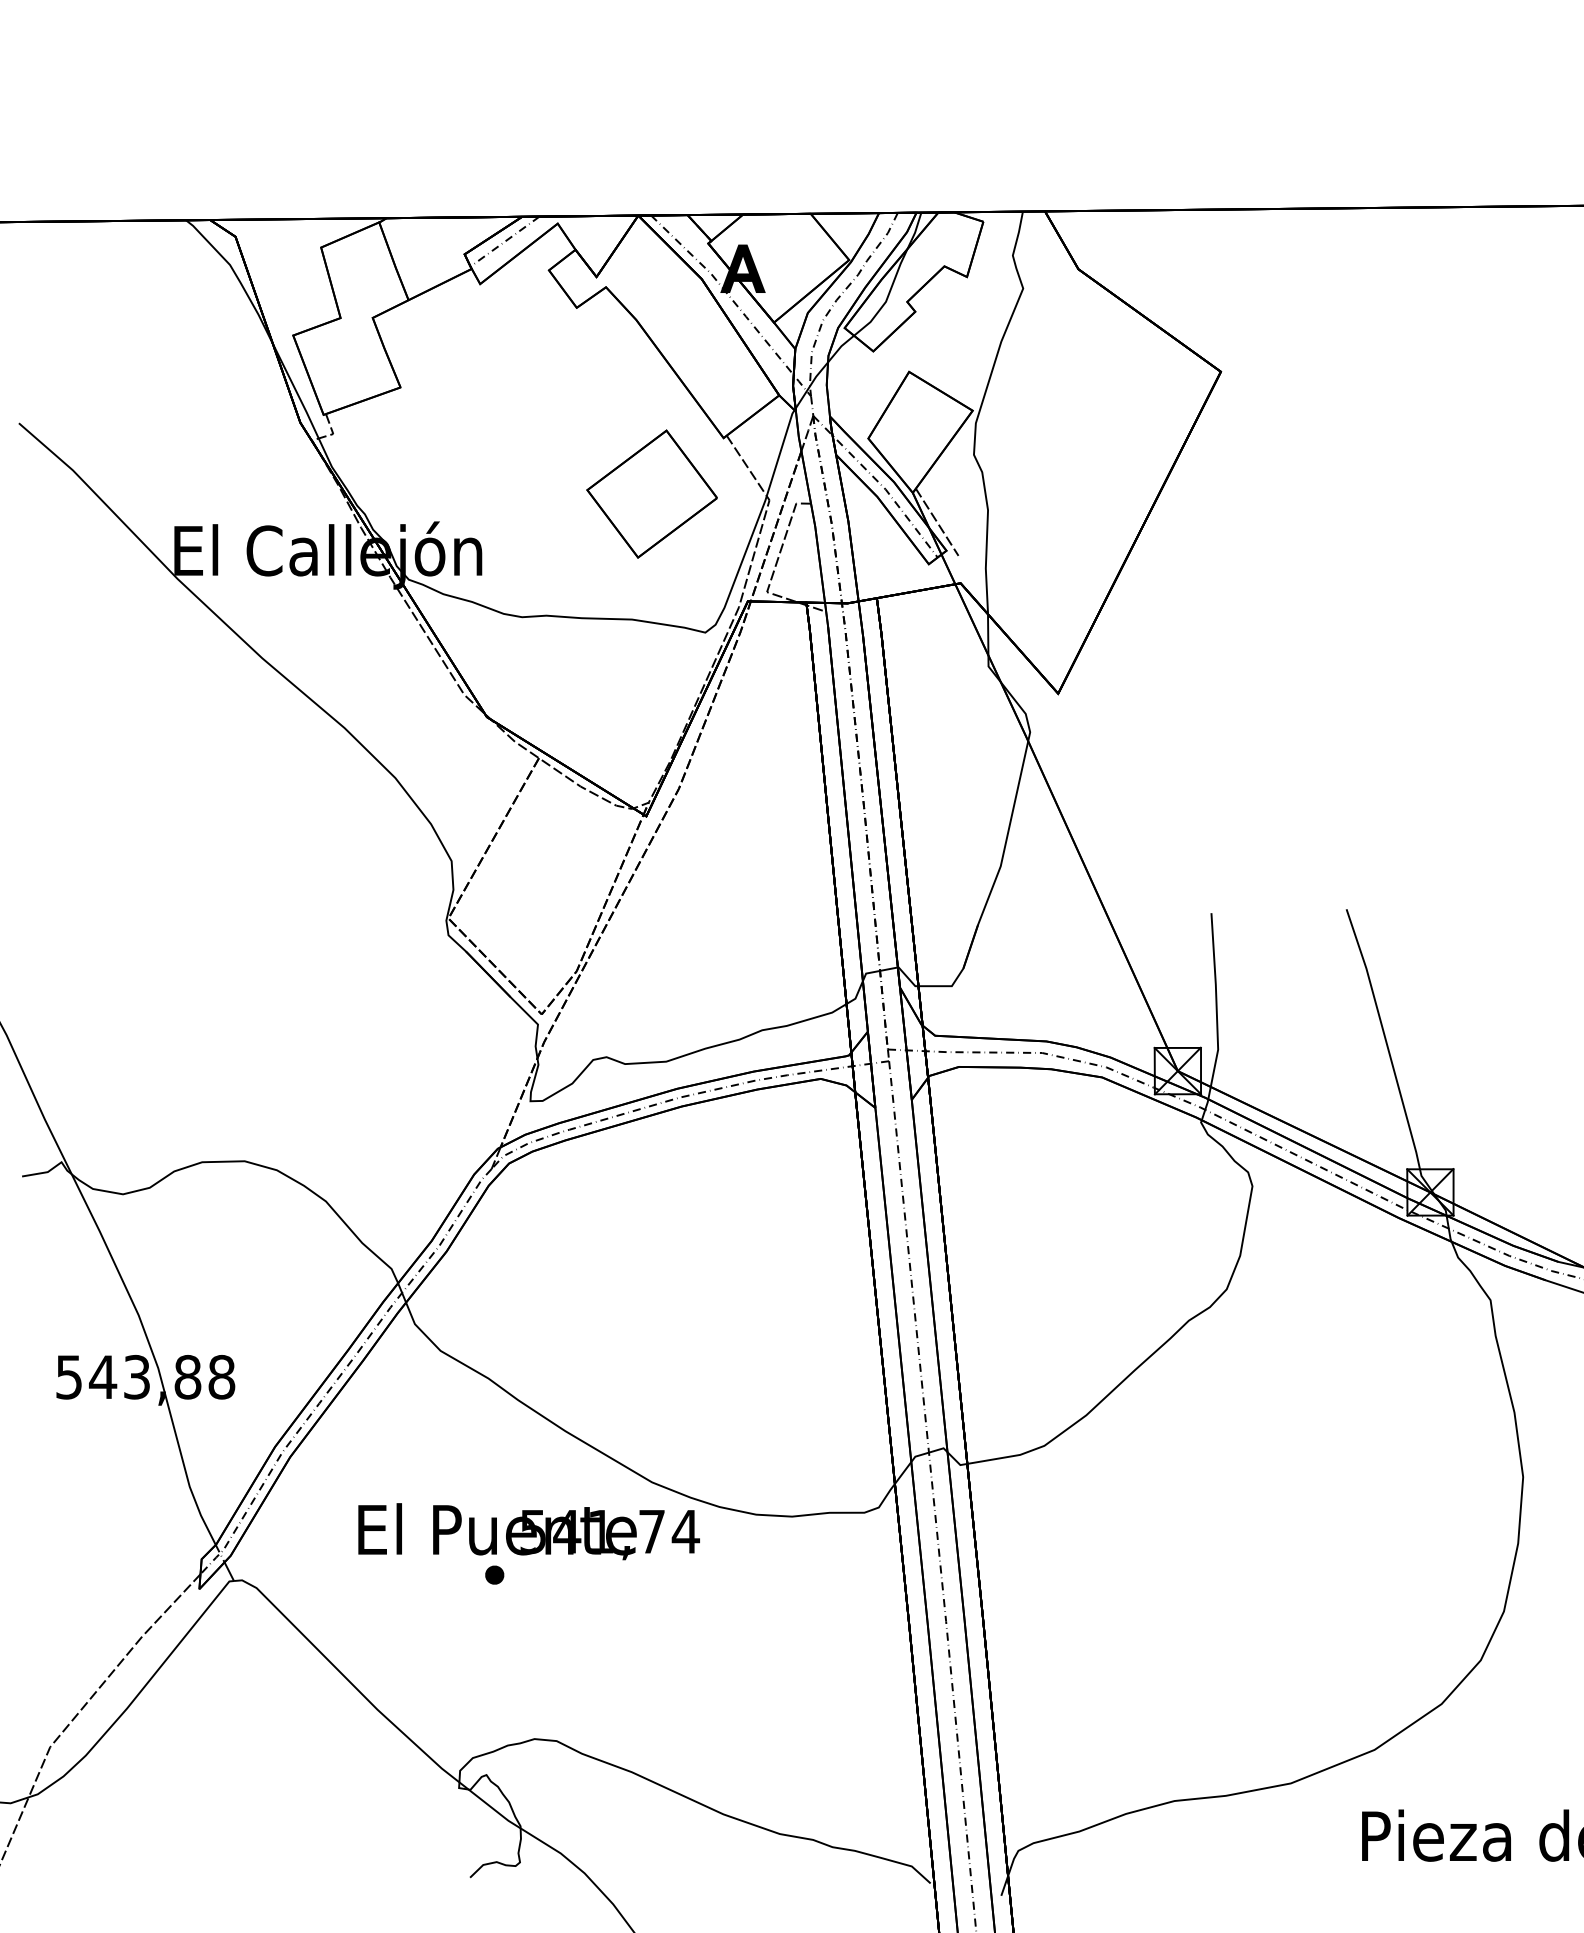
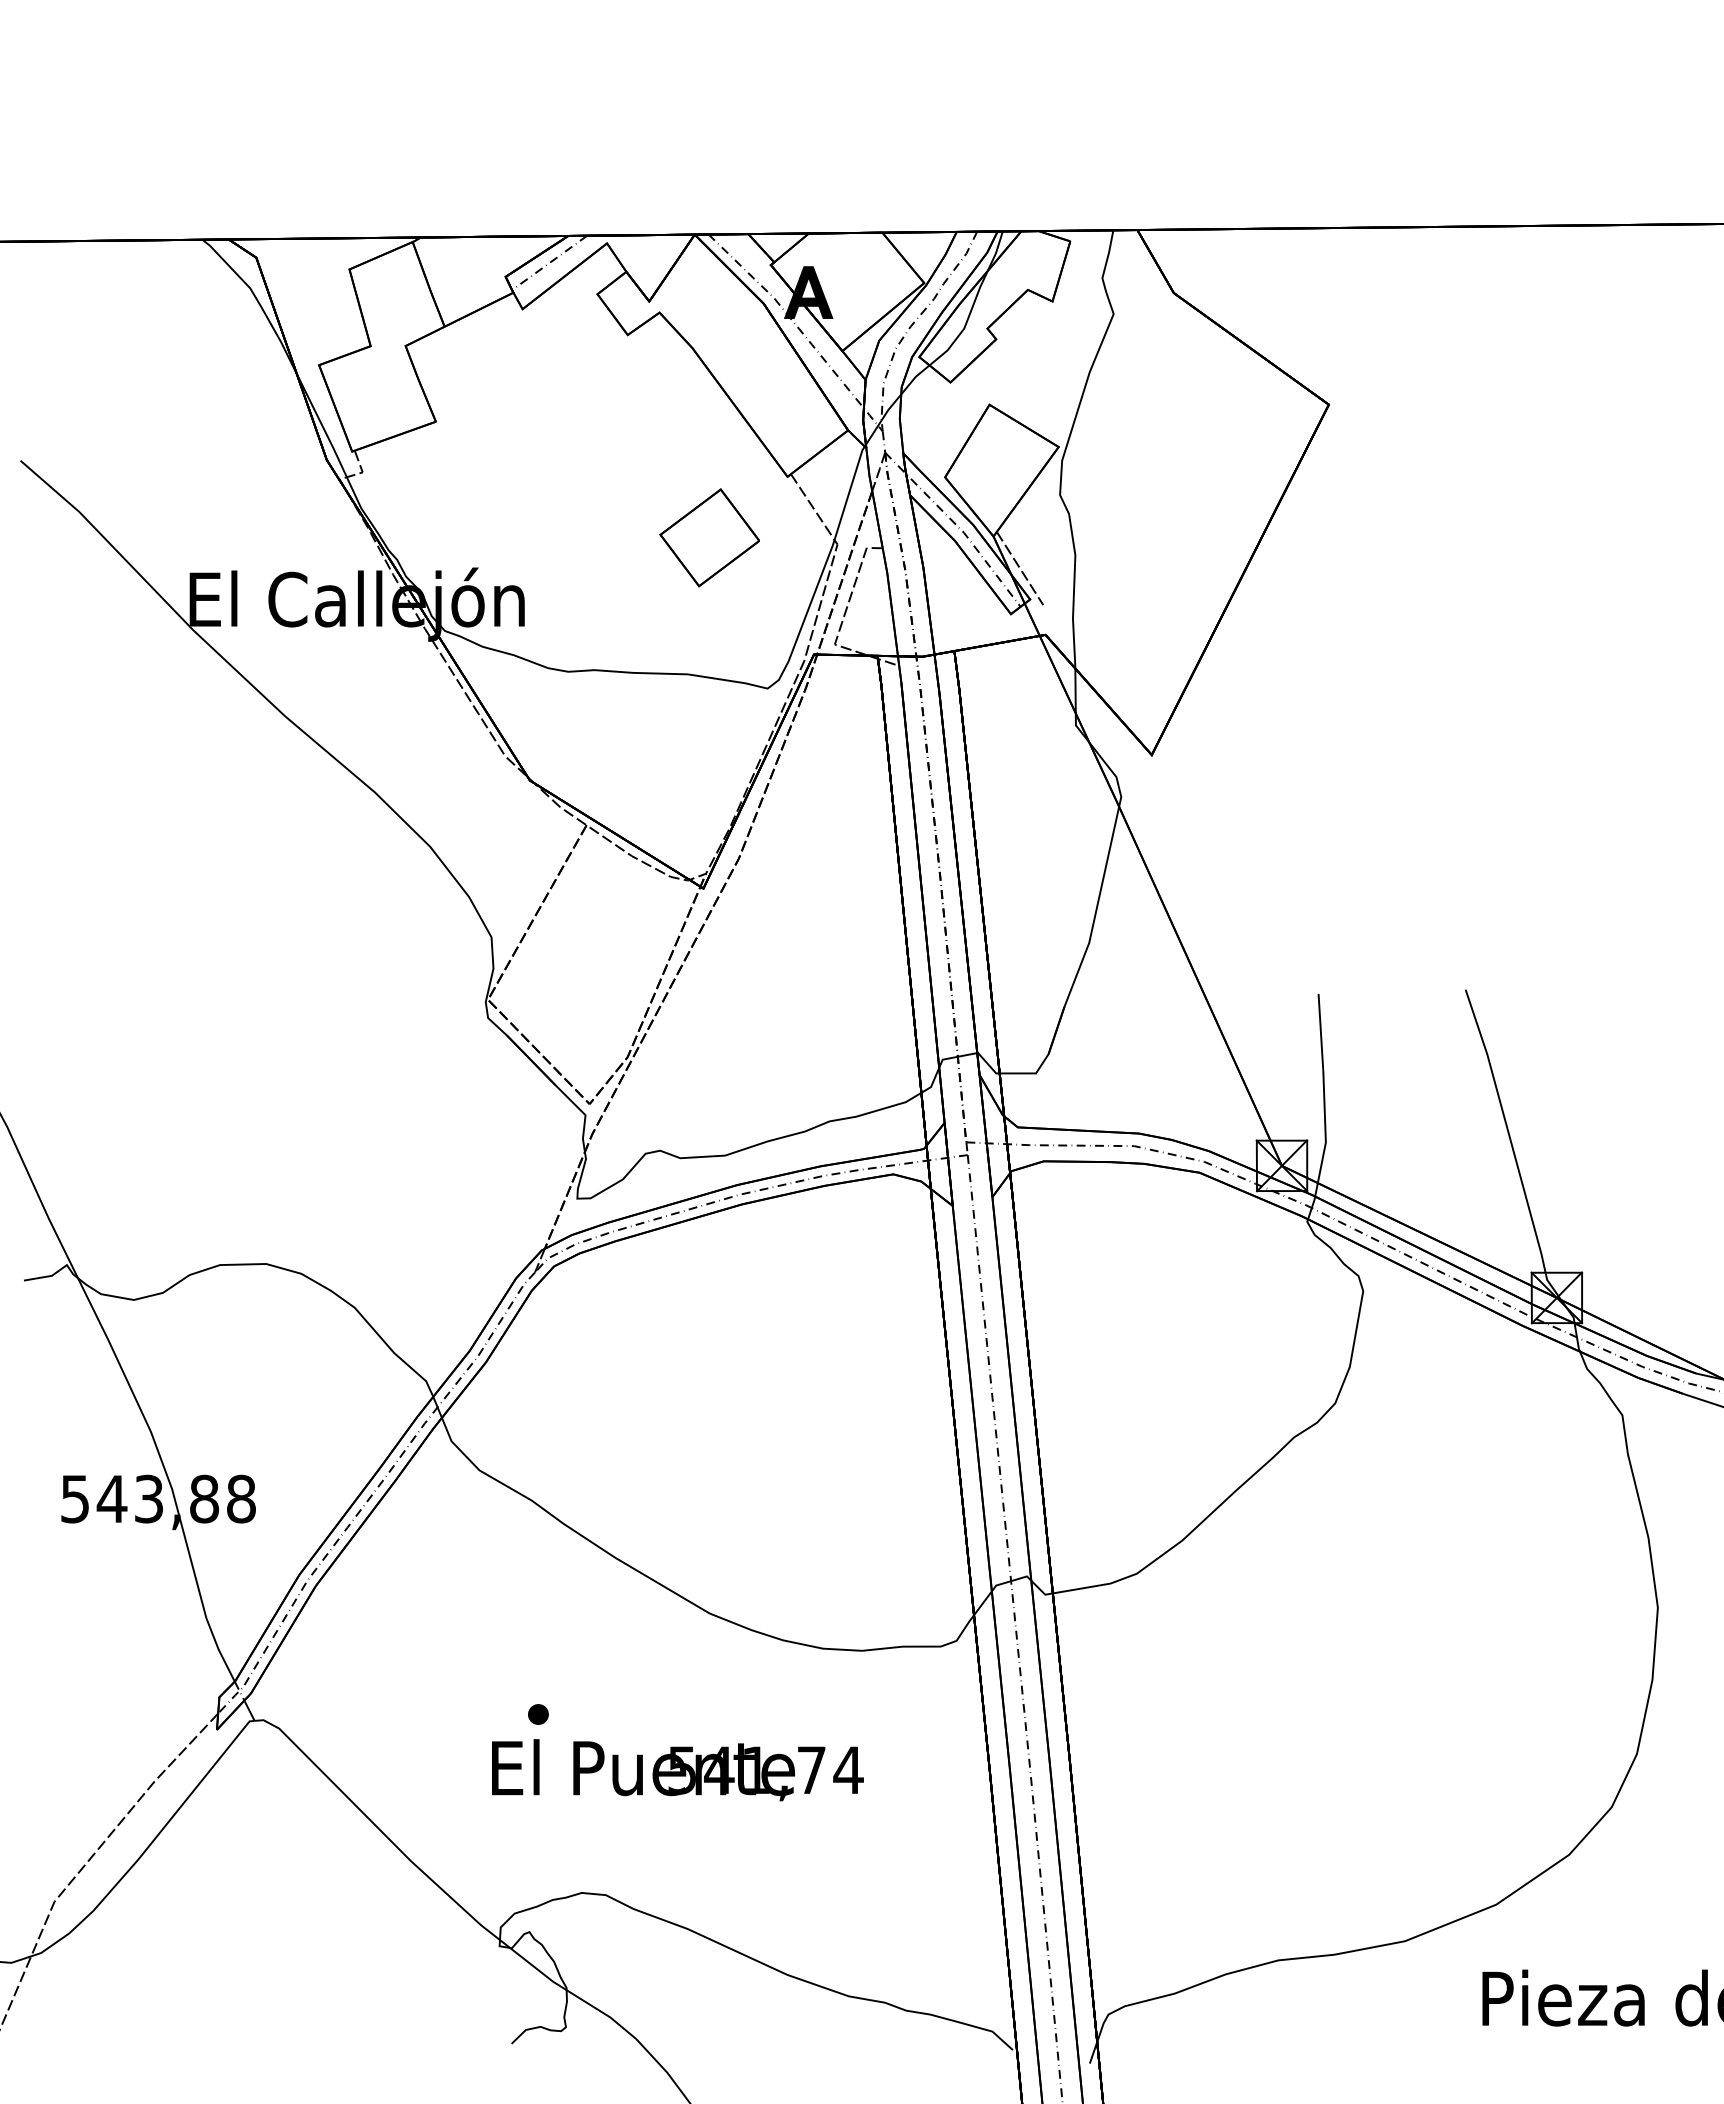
part: (651, 493) -> (709, 537), size x0.7
text: (528, 1531) -> (677, 1770), moved

